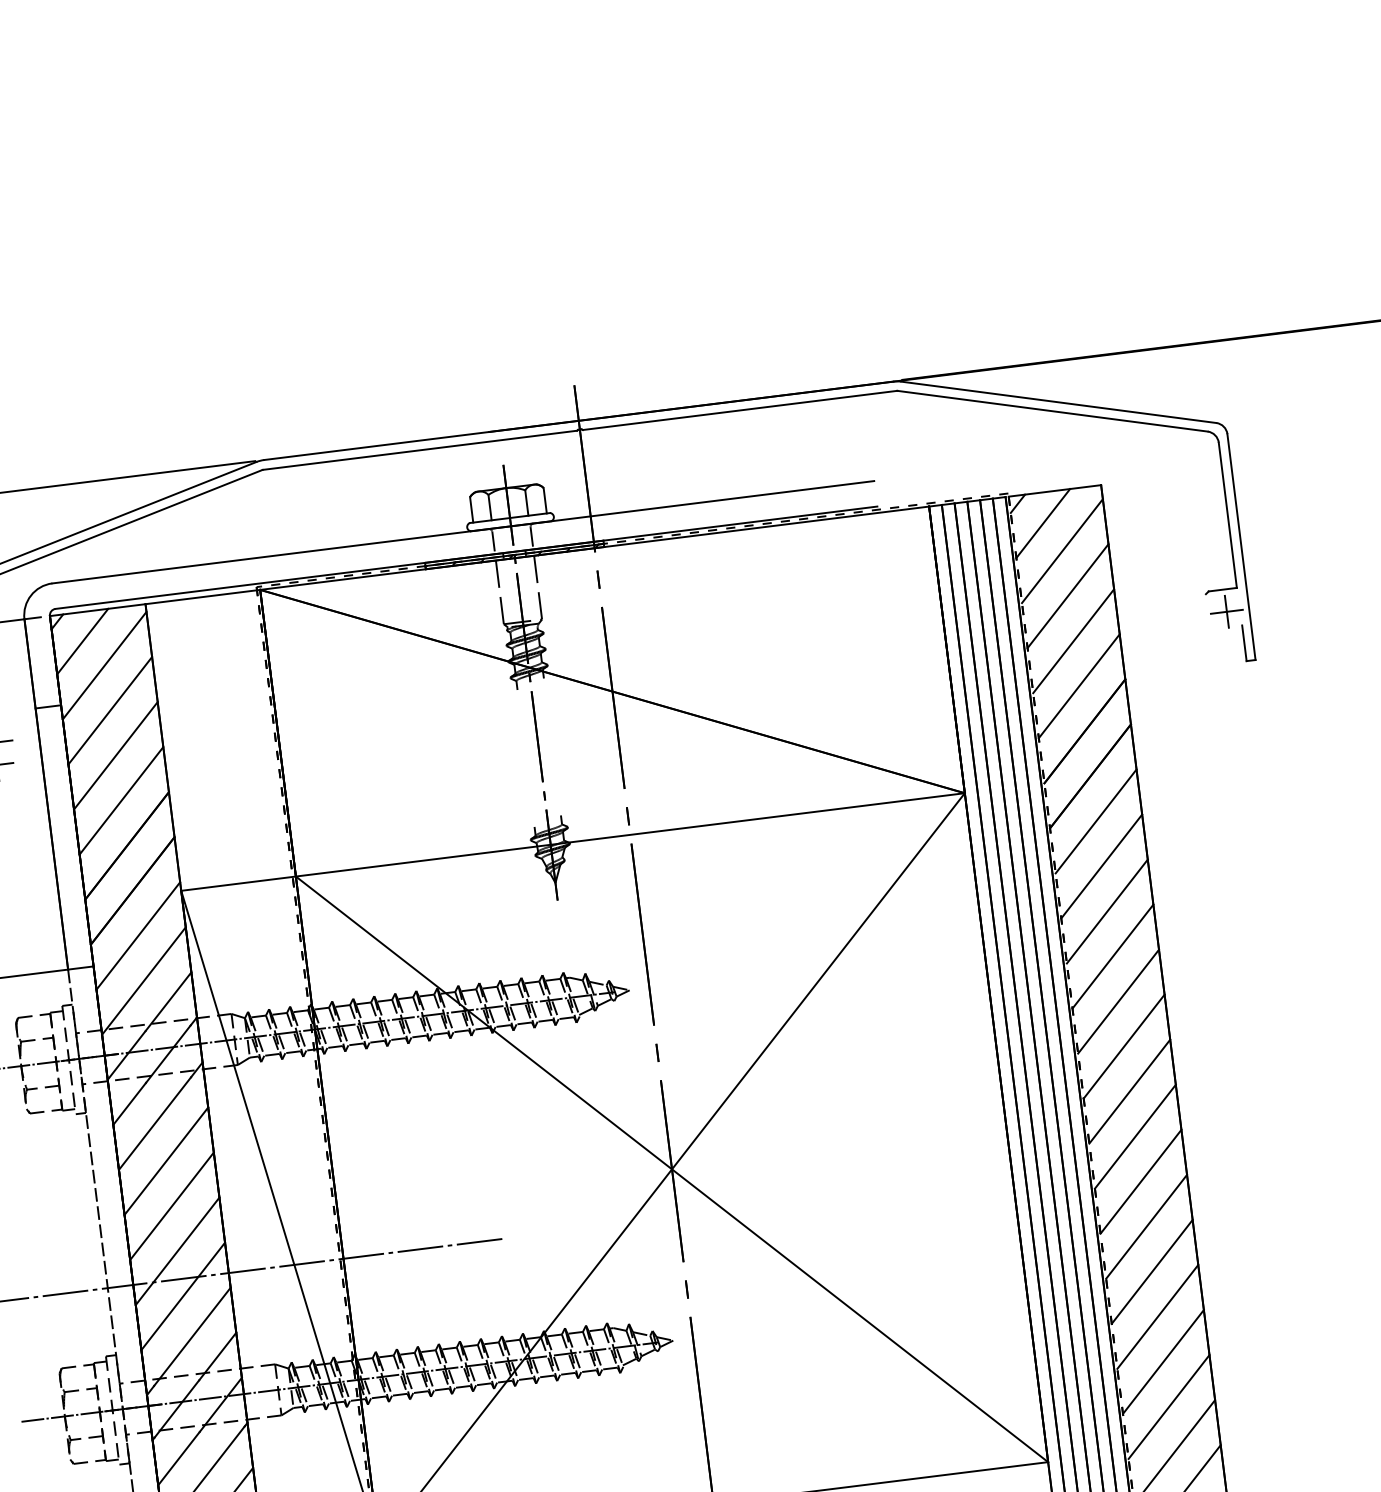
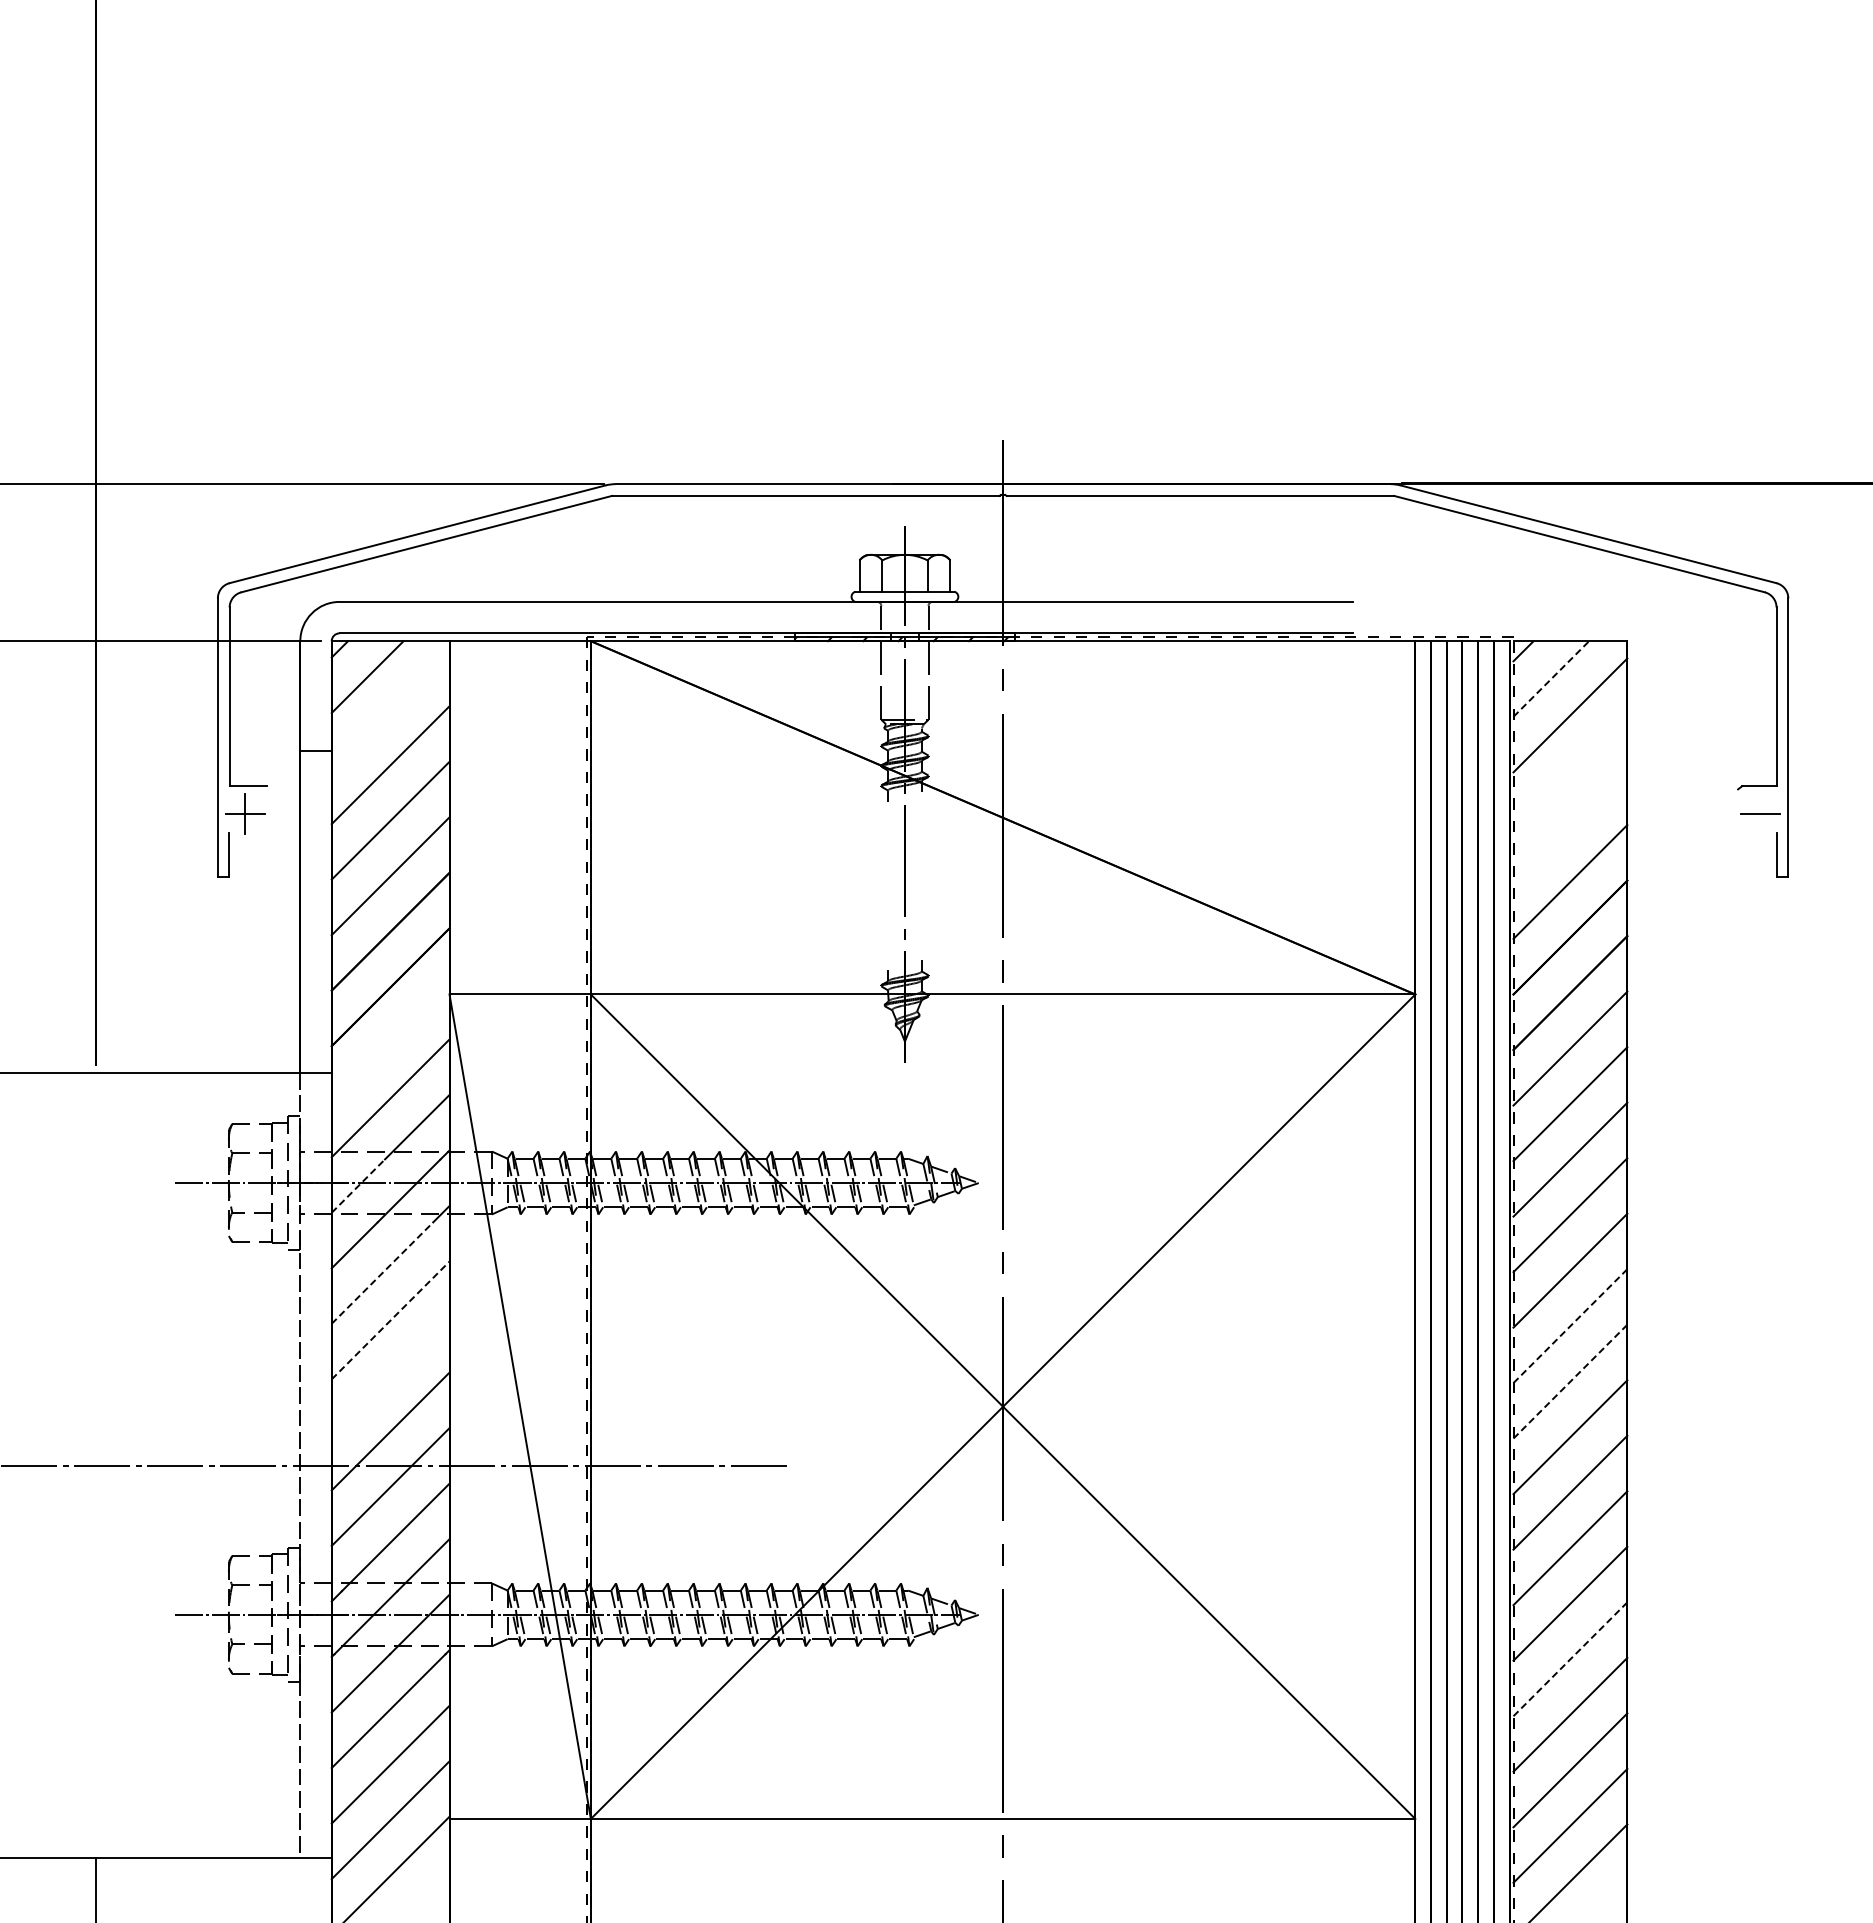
line: (1043, 523) -> (1551, 678), solid -> dashed
line: (1068, 595) -> (1570, 770), removed
line: (1226, 611) -> (1760, 813), removed
line: (1073, 641) -> (1570, 826), removed
line: (104, 665) -> (390, 709), removed
line: (138, 935) -> (390, 1042), removed
line: (1124, 1046) -> (1570, 1326), solid -> dashed
line: (126, 1055) -> (358, 1186), solid -> dashed
line: (1129, 1091) -> (1570, 1381), solid -> dashed
line: (155, 1123) -> (382, 1273), solid -> dashed
line: (166, 1161) -> (390, 1320), solid -> dashed
line: (171, 1205) -> (390, 1375), removed
line: (1157, 1317) -> (1570, 1659), solid -> dashed

